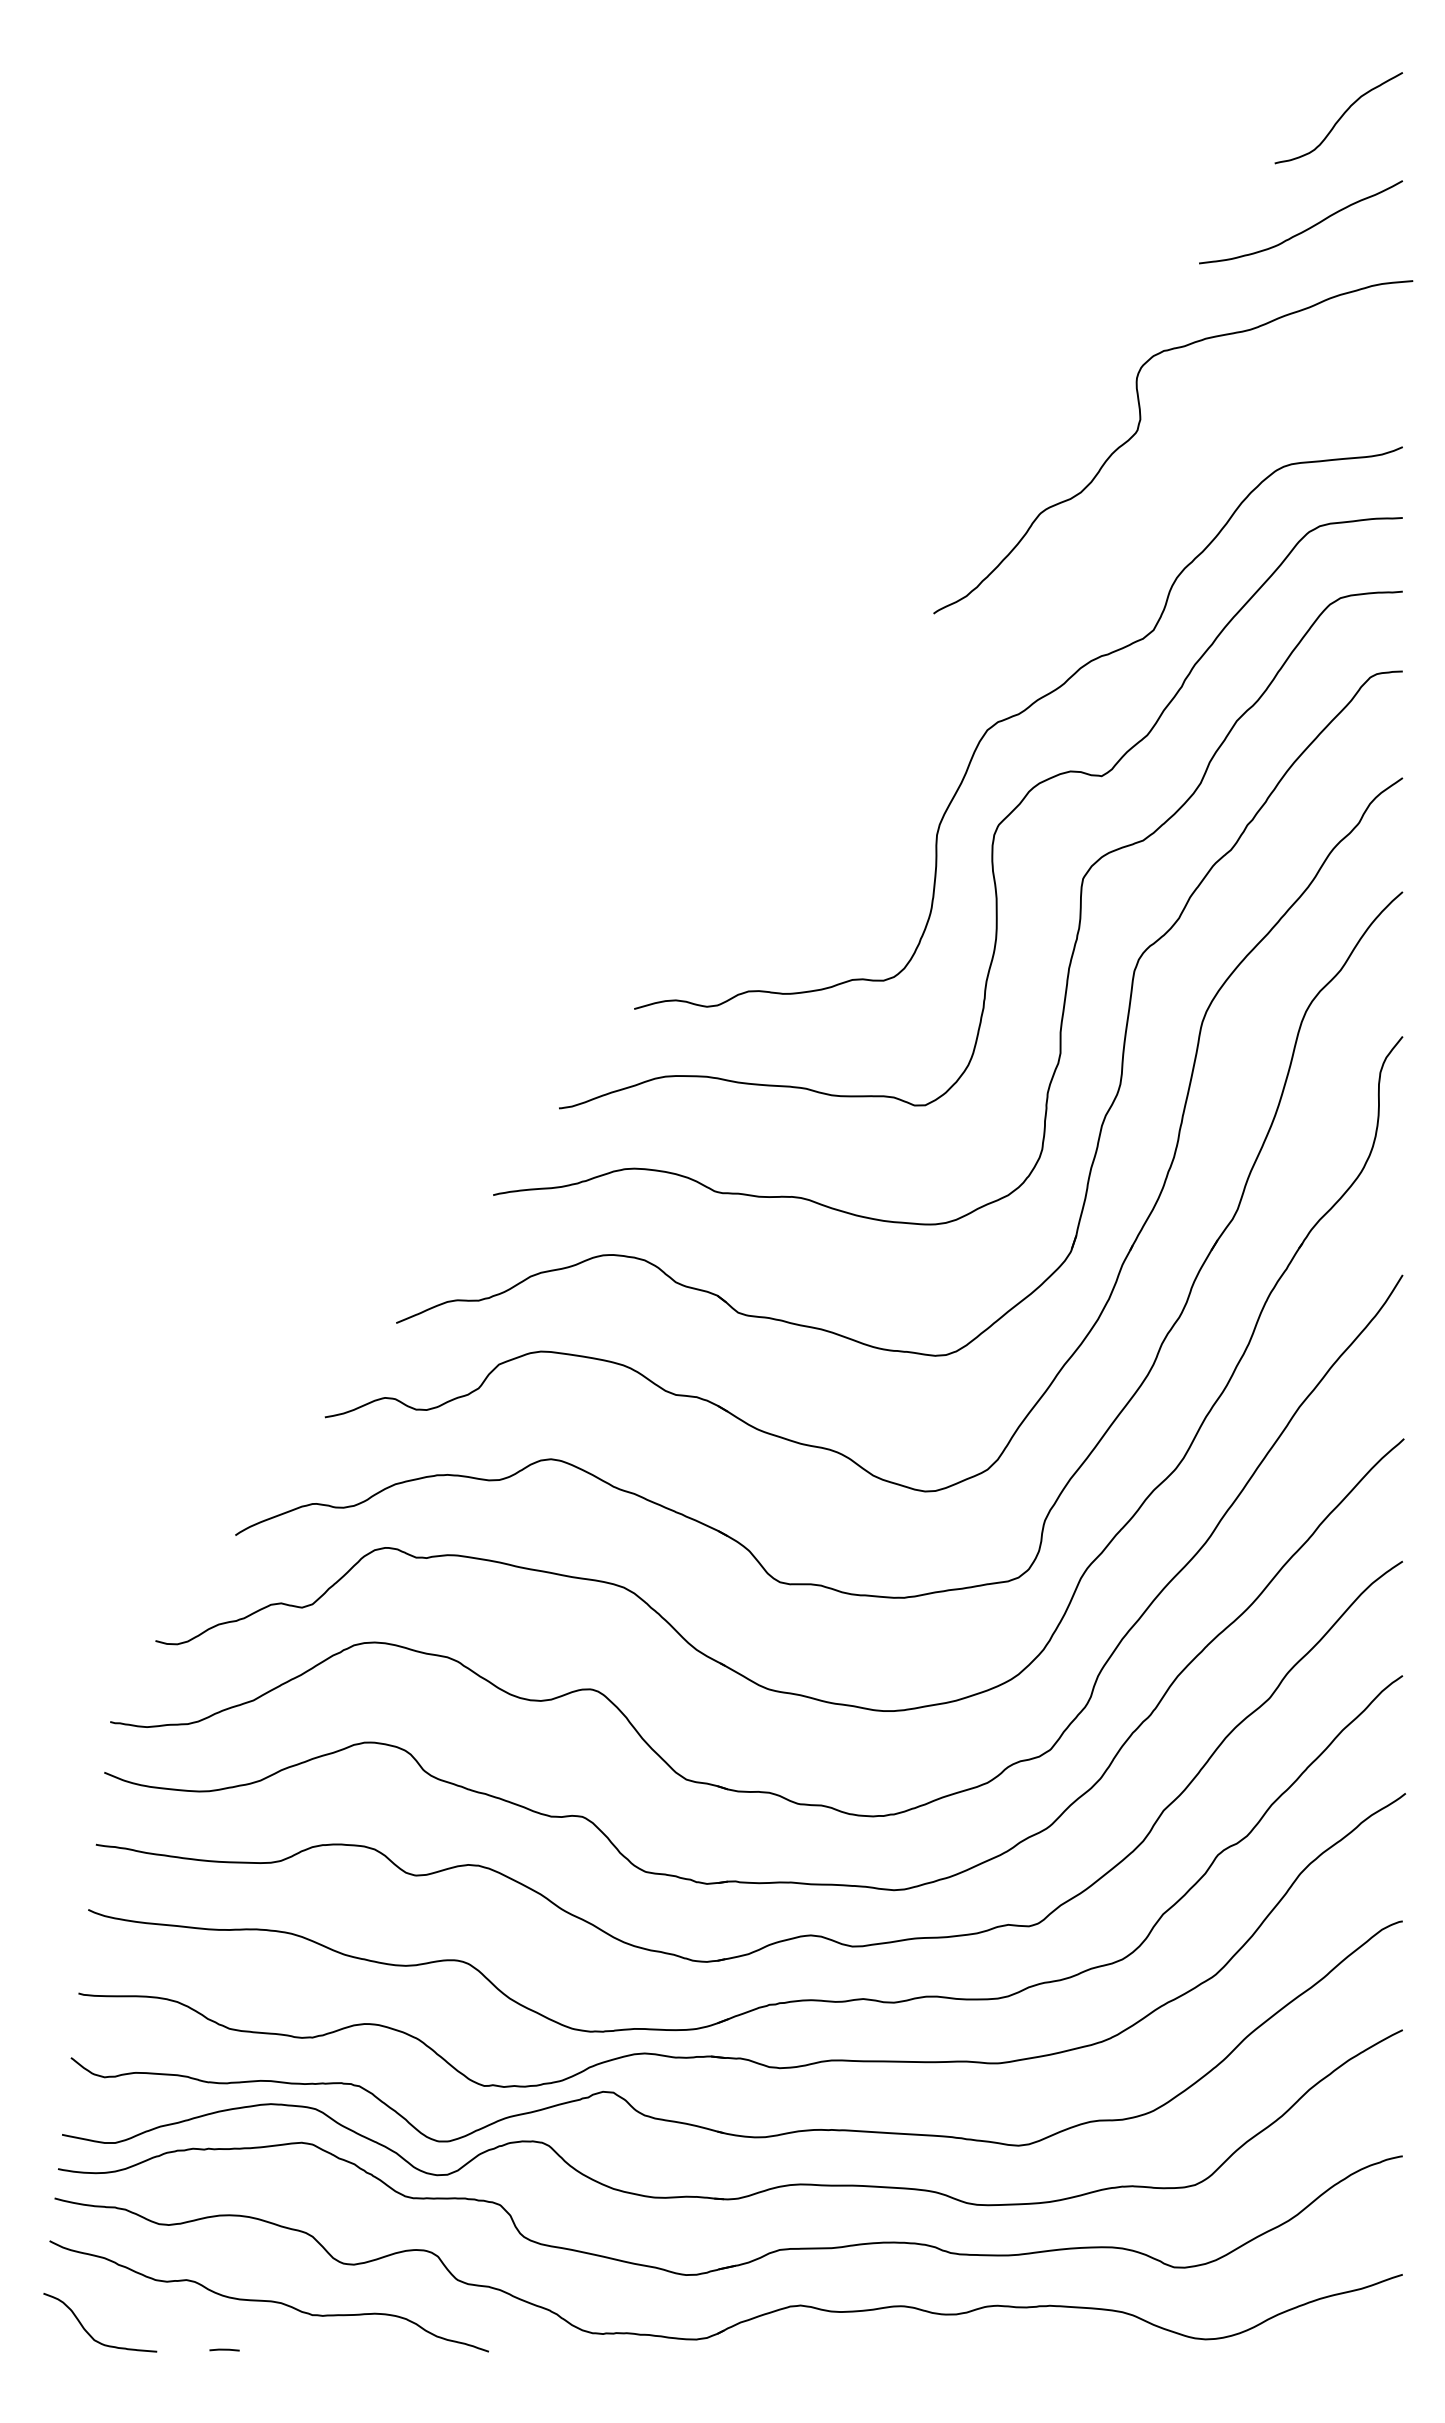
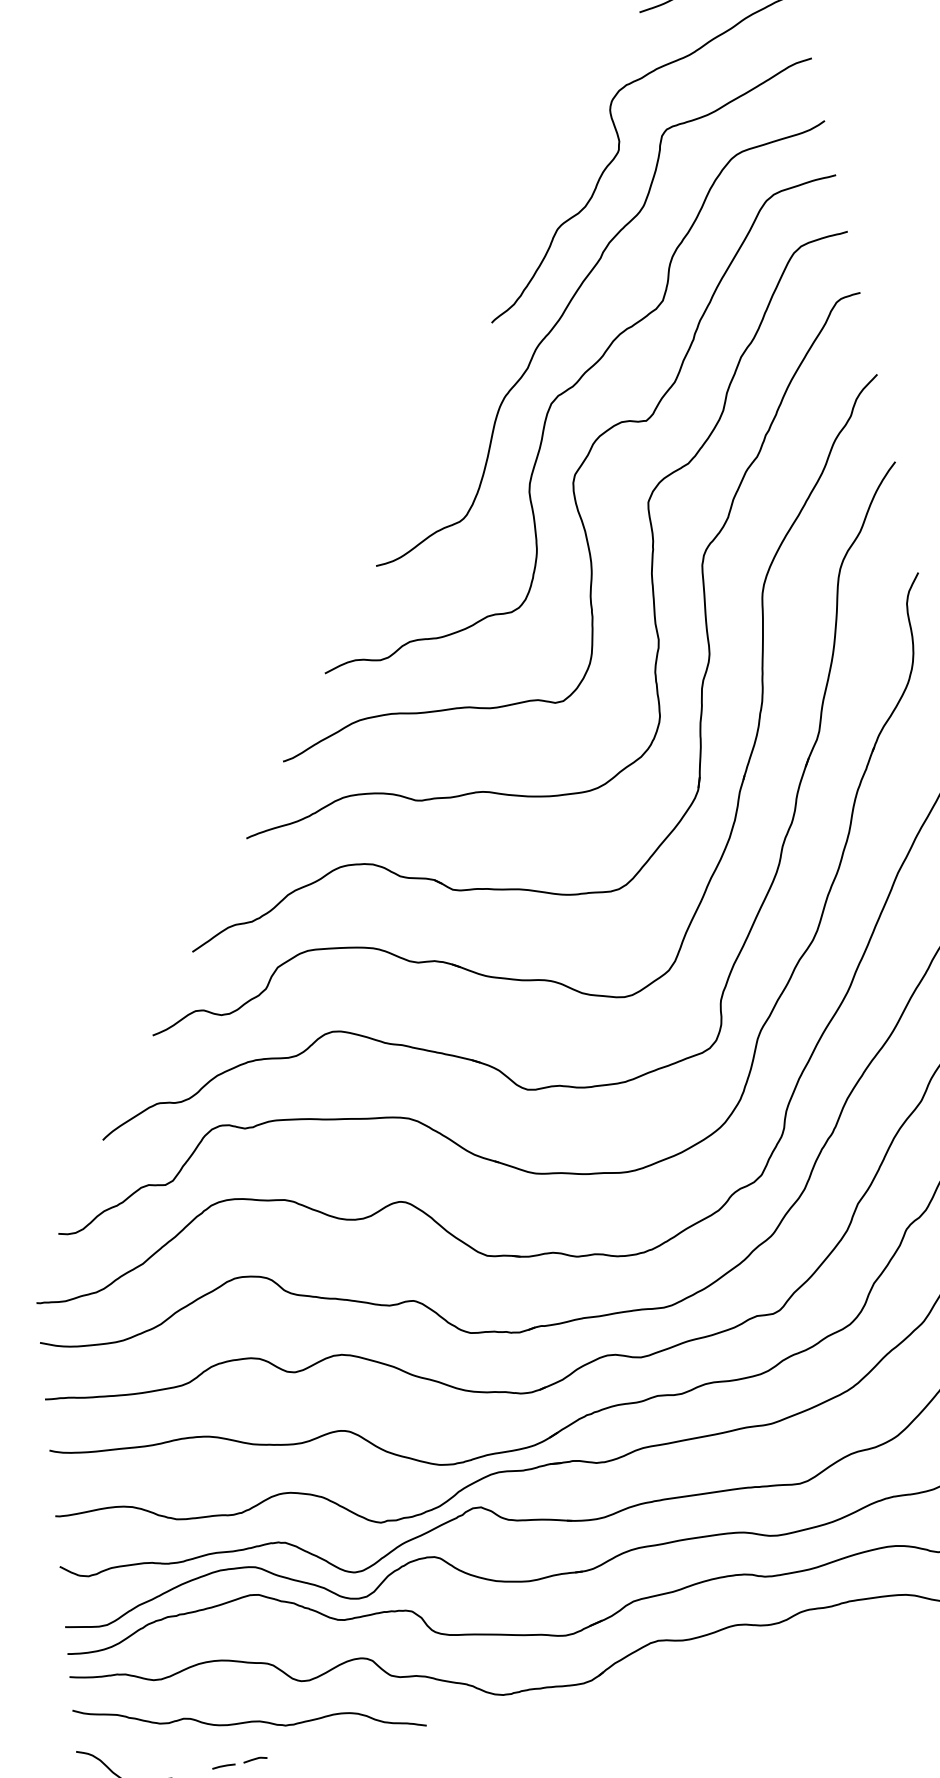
curve: (1042, 603) -> (573, 297), added
line: (265, 2349) -> (255, 1759), added

